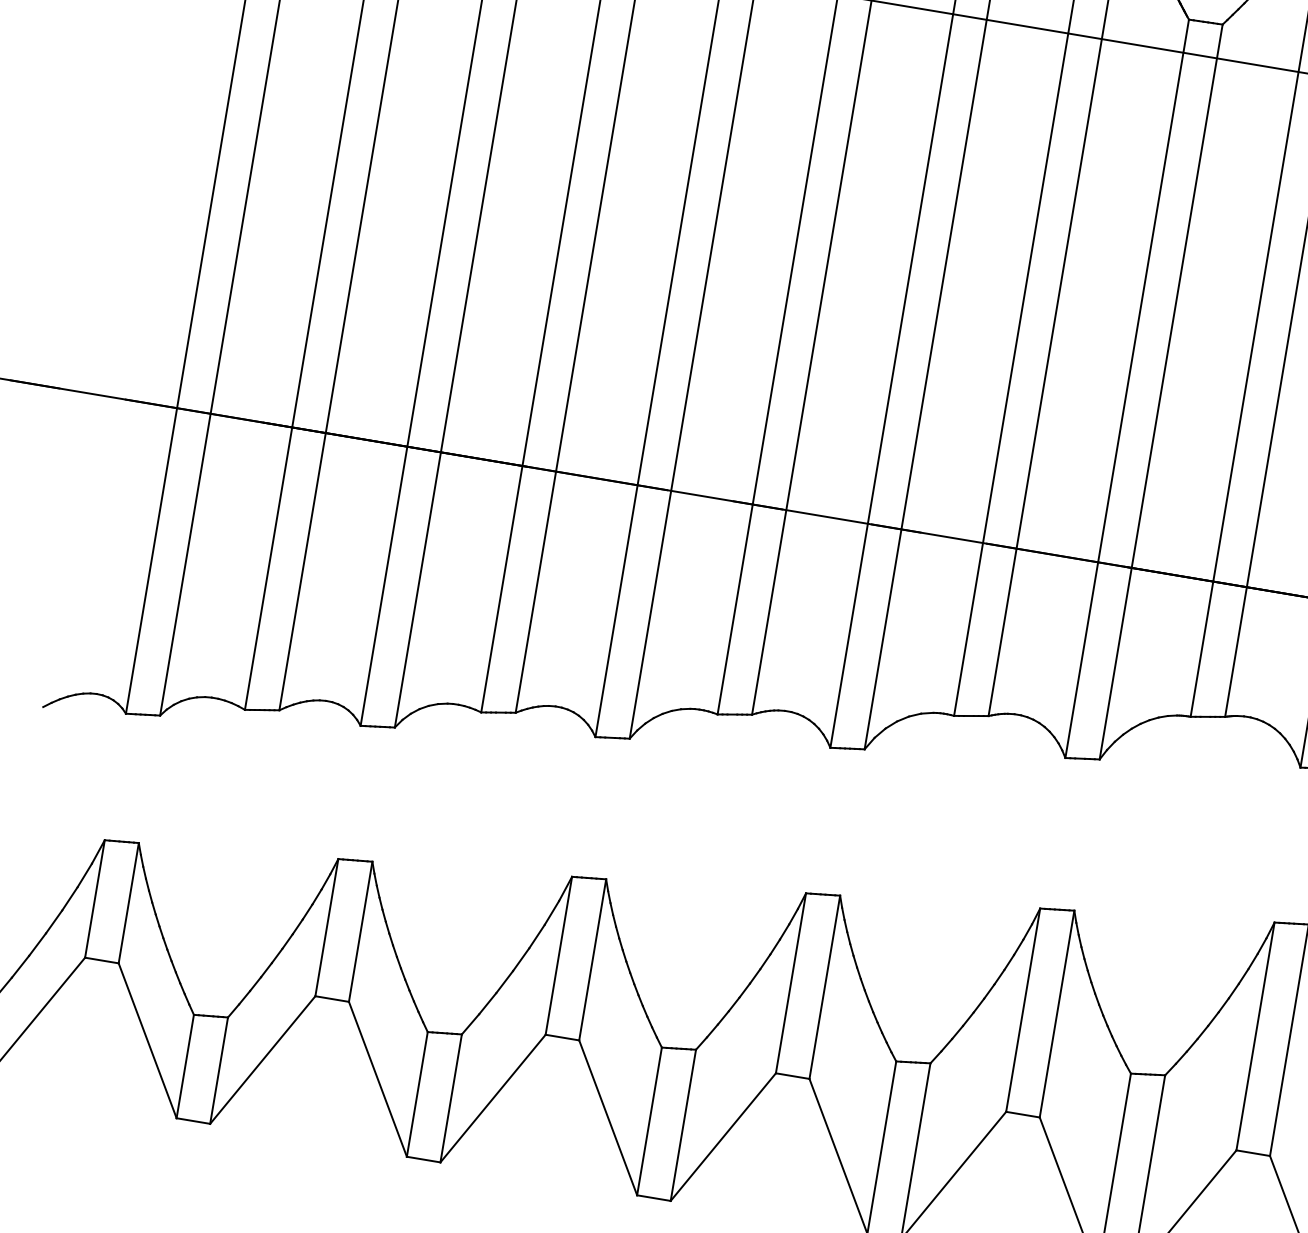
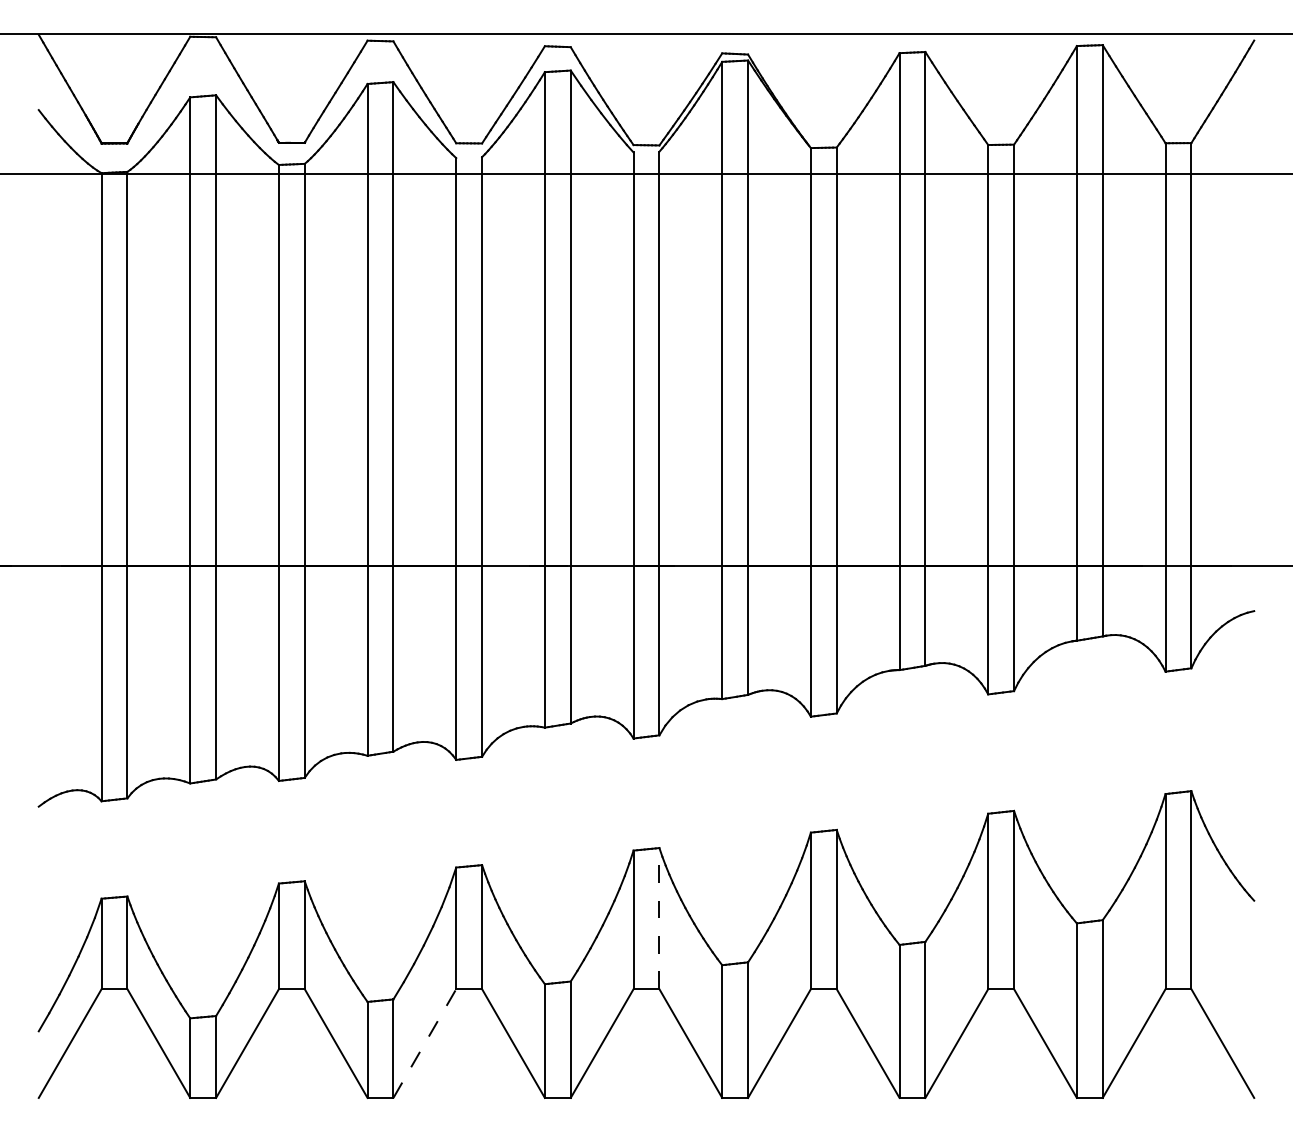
line: (824, 987) -> (659, 918), solid -> dashed
line: (492, 1098) -> (424, 1043), solid -> dashed

